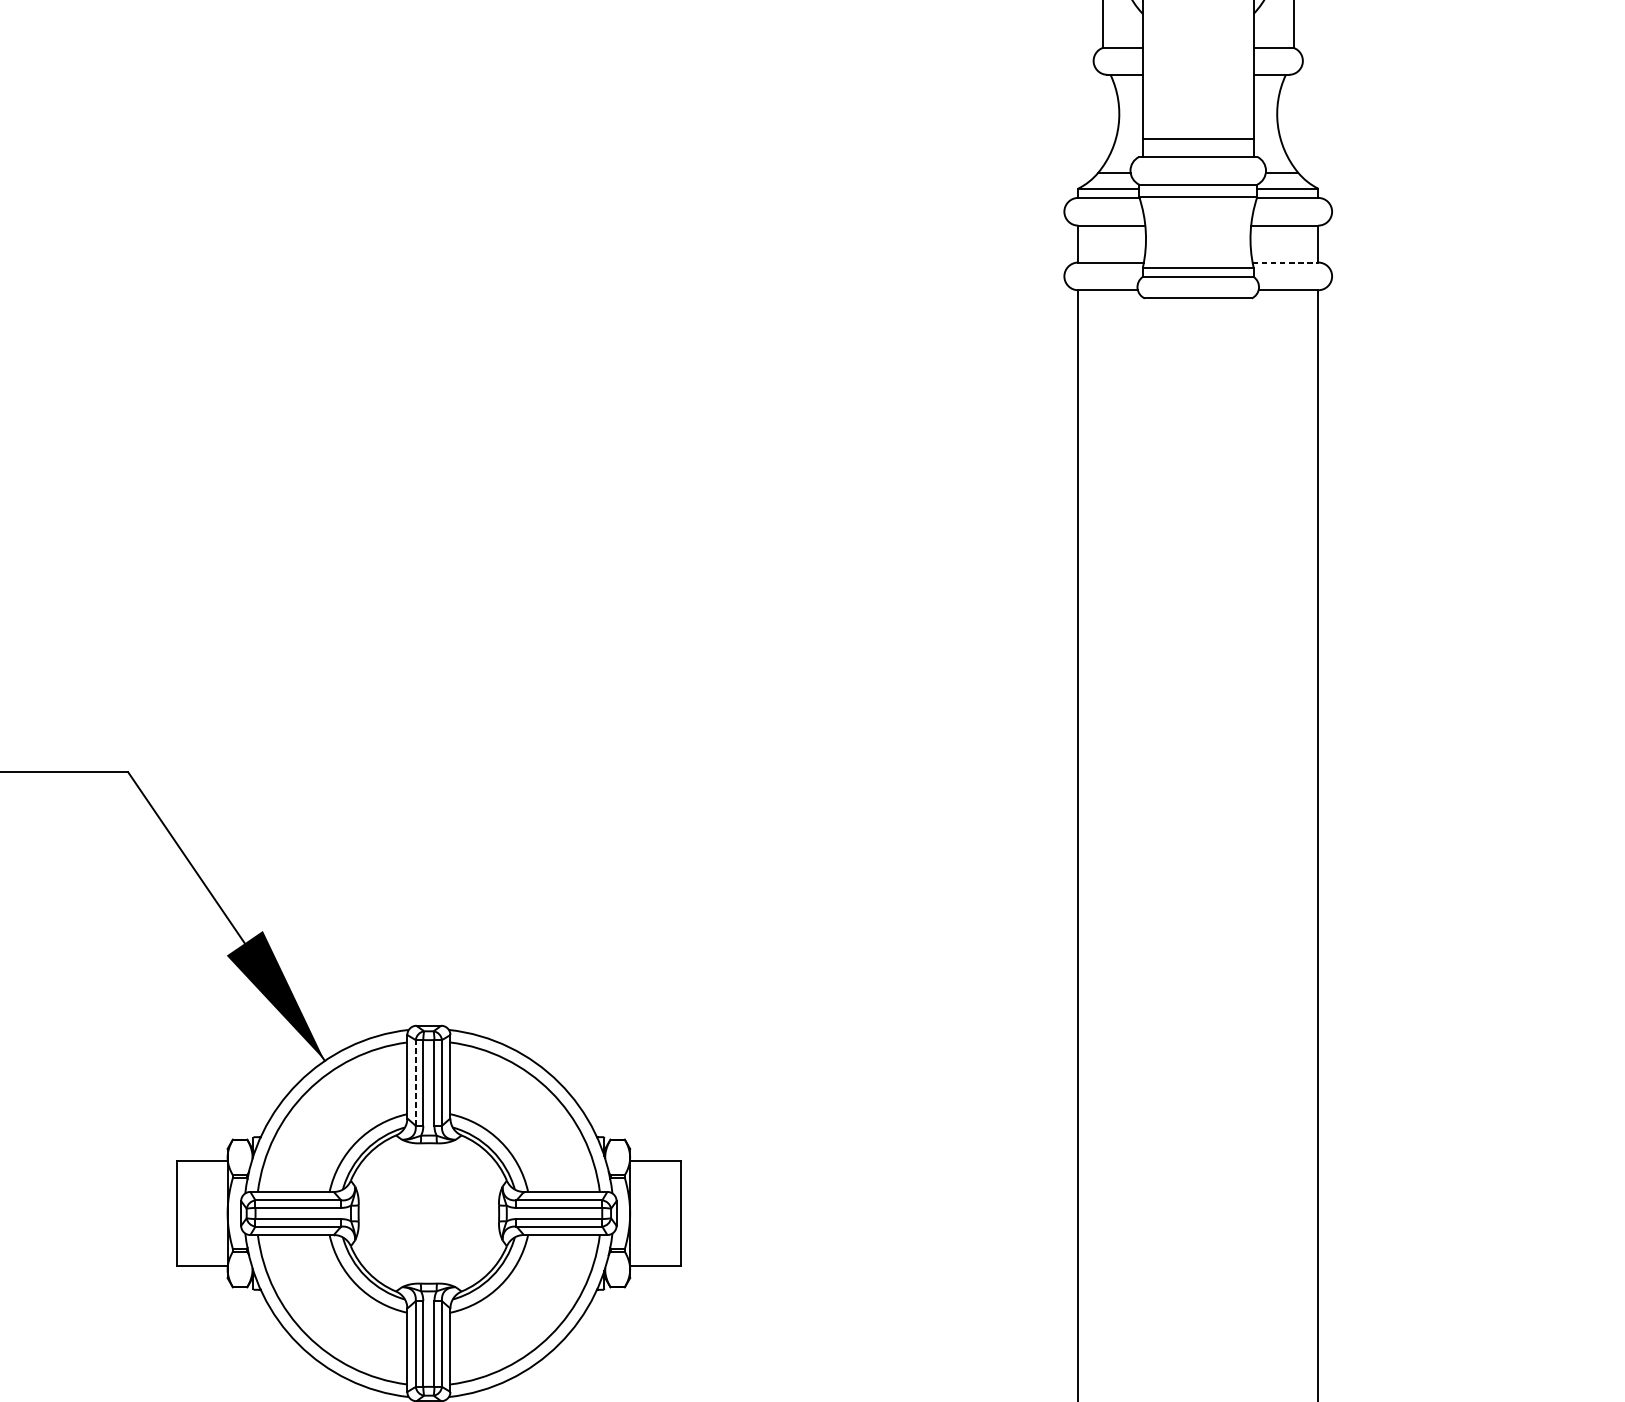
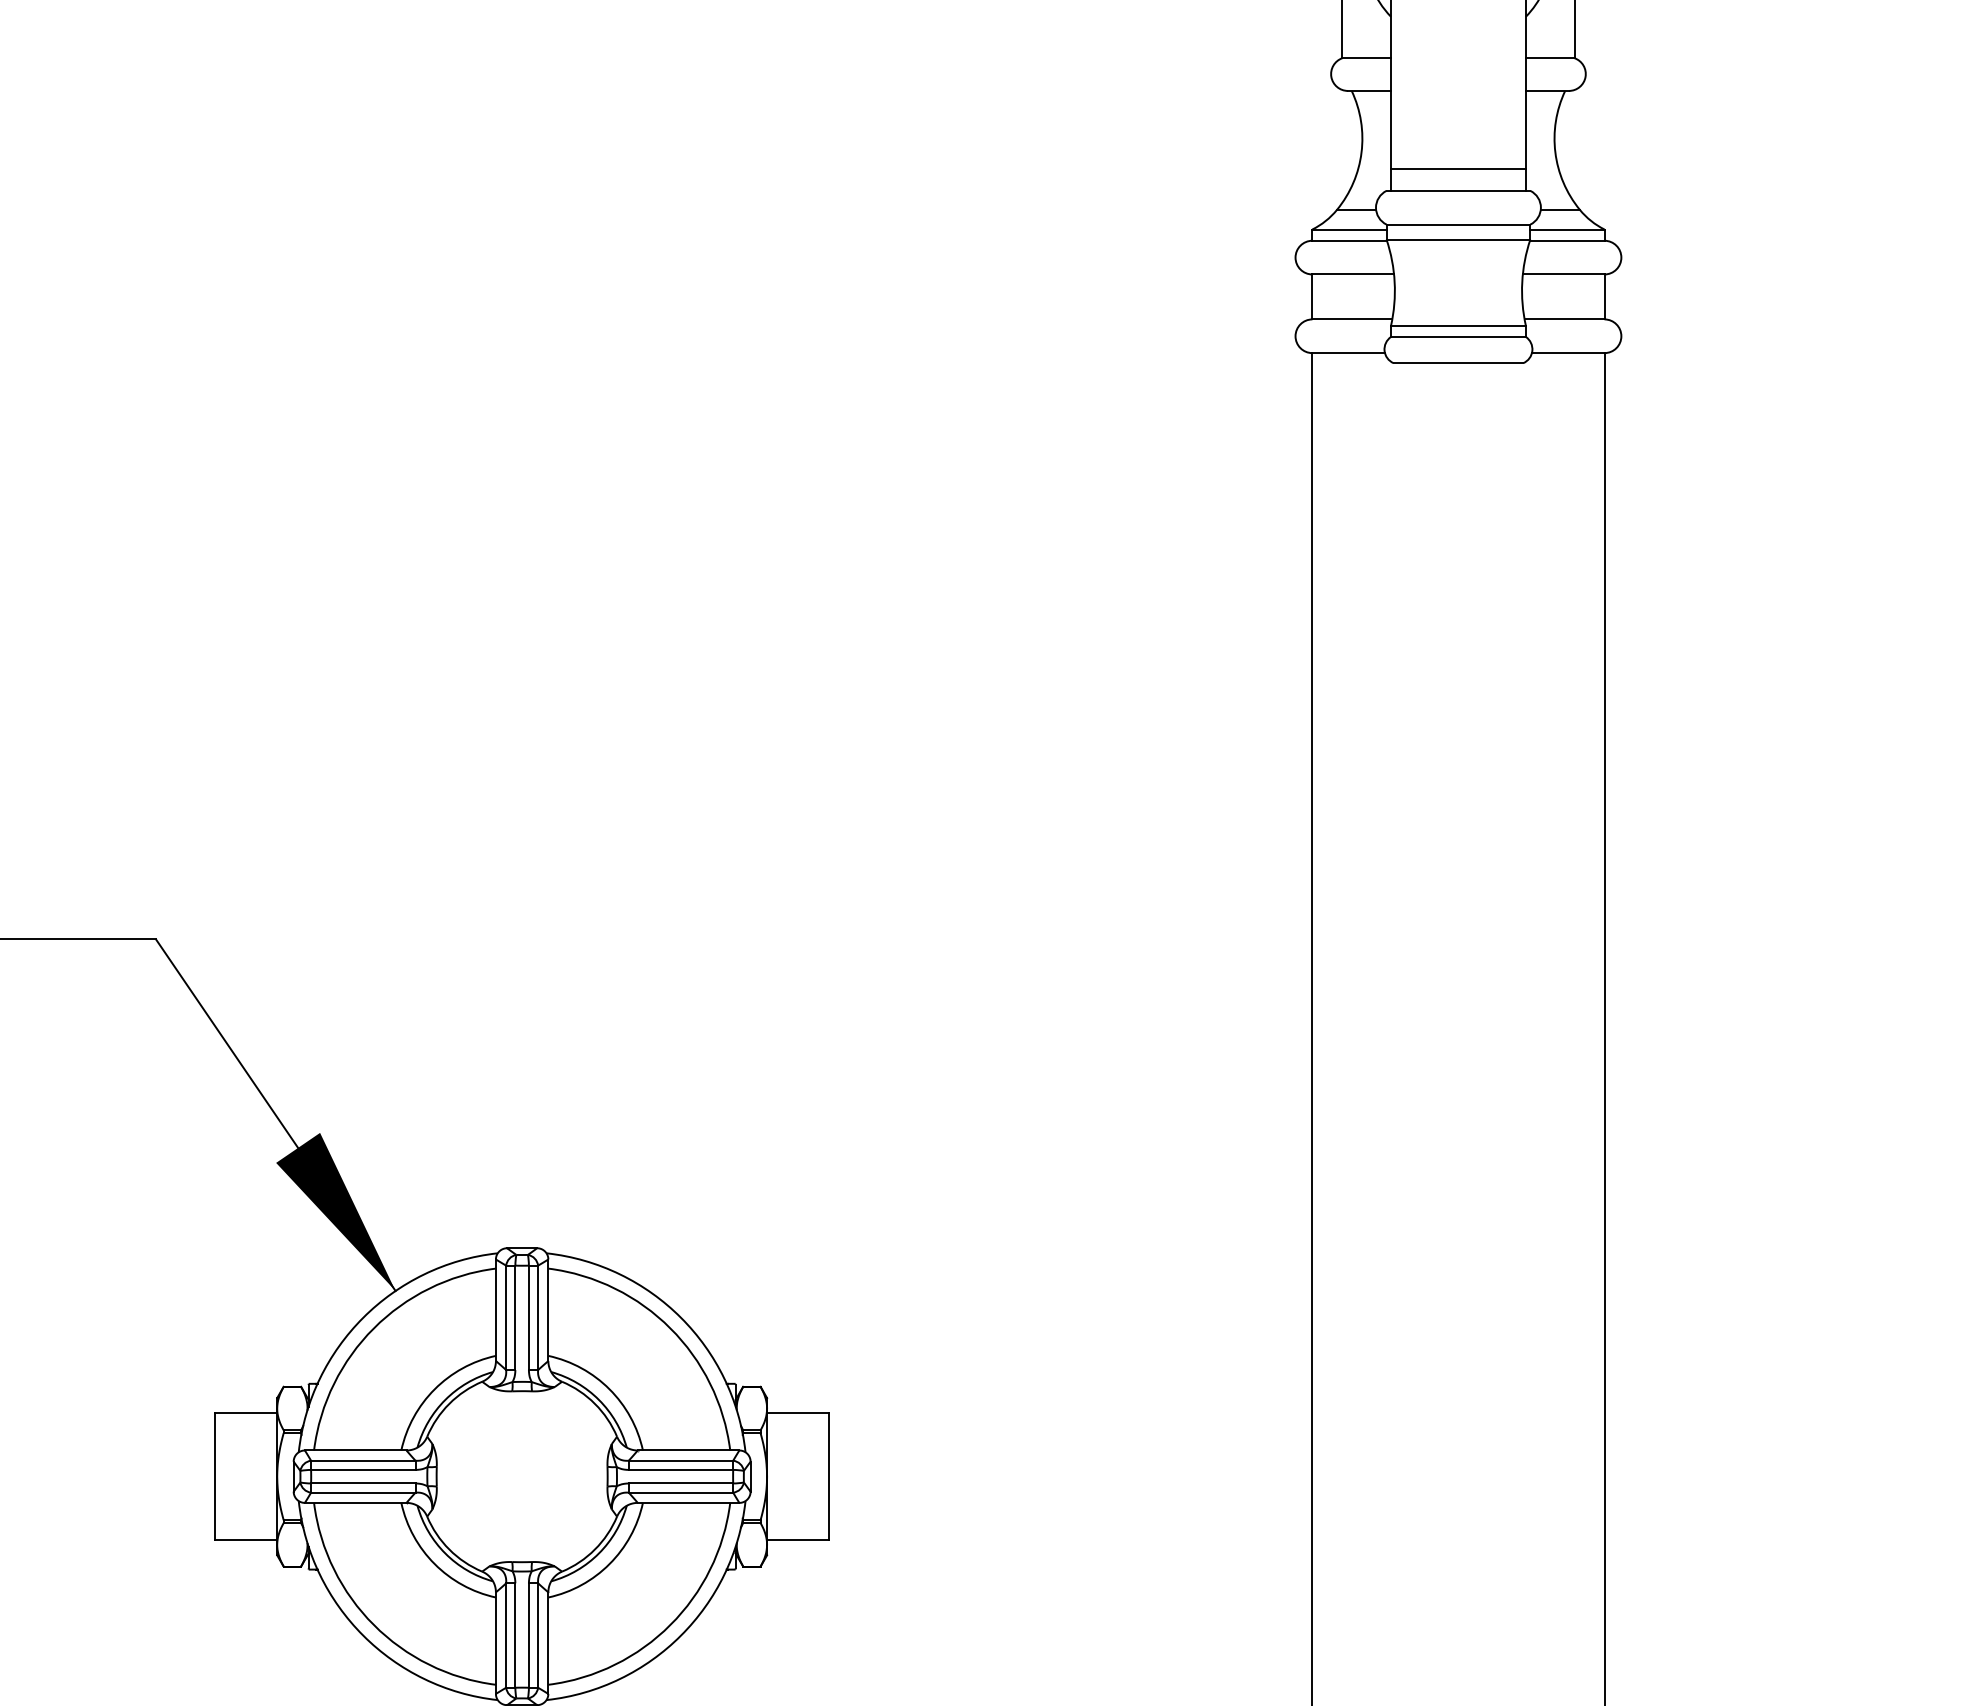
line: (1285, 262) -> (1564, 319), dashed -> solid
line: (416, 1082) -> (506, 1317), dashed -> solid

